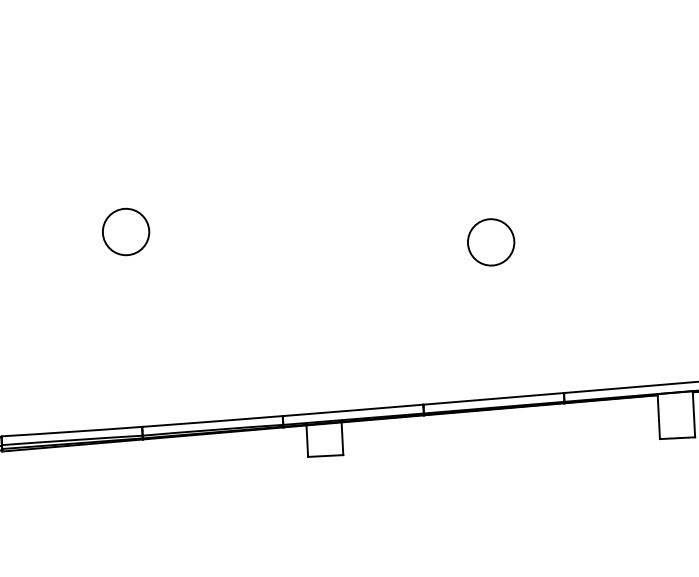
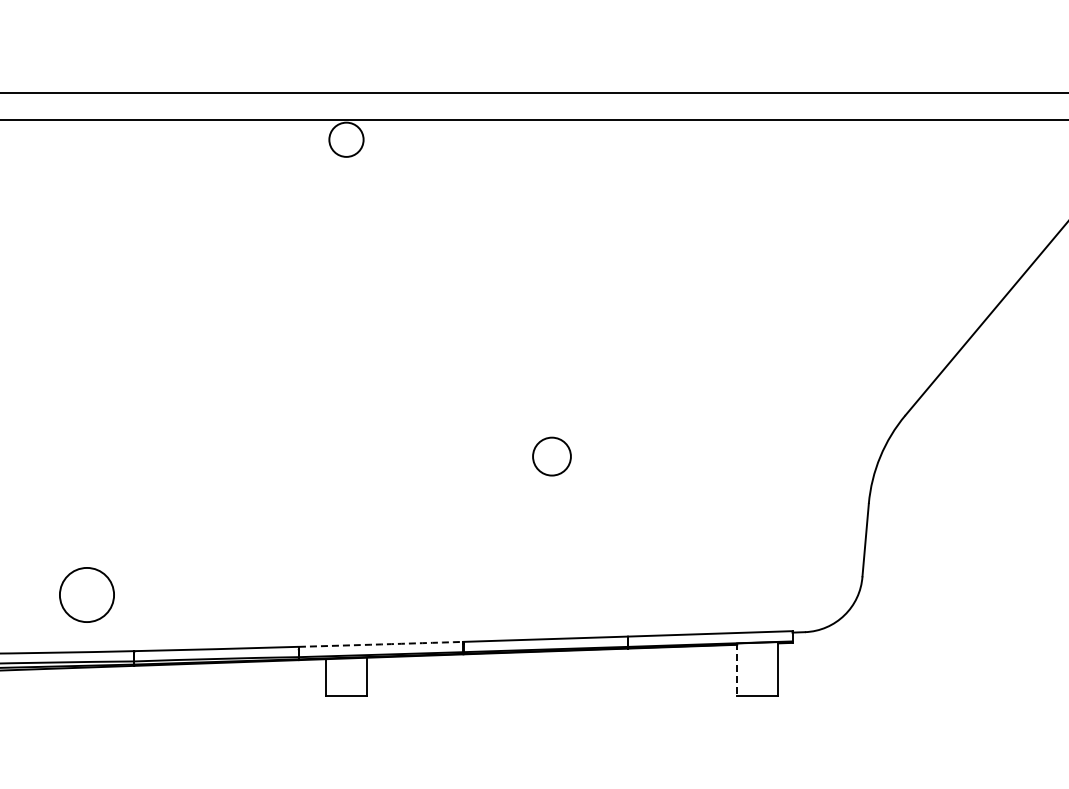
circle: (125, 231) -> (86, 594), moved
circle: (490, 242) -> (551, 456), size x0.7
arc: (353, 410) -> (381, 644), solid -> dashed
line: (659, 417) -> (737, 670), solid -> dashed

